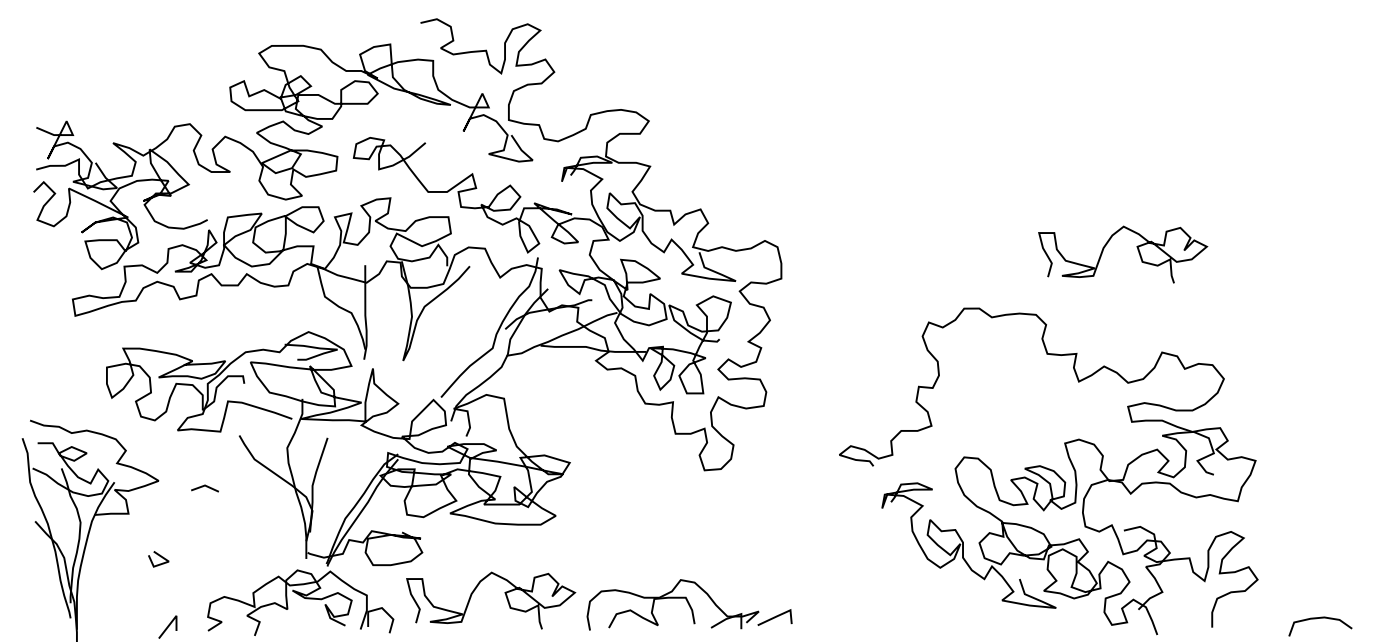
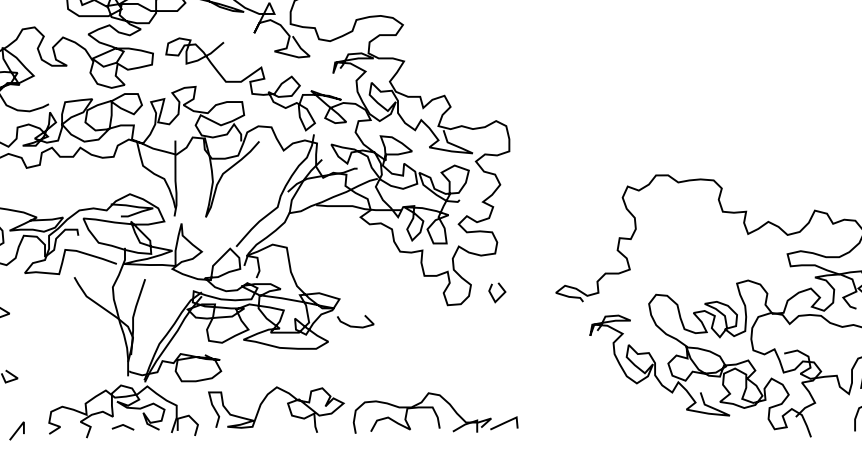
curve: (1137, 250) -> (795, 128), removed
line: (770, 458) -> (500, 295), added
line: (204, 486) -> (122, 425), moved
curve: (589, 496) -> (355, 326), added

